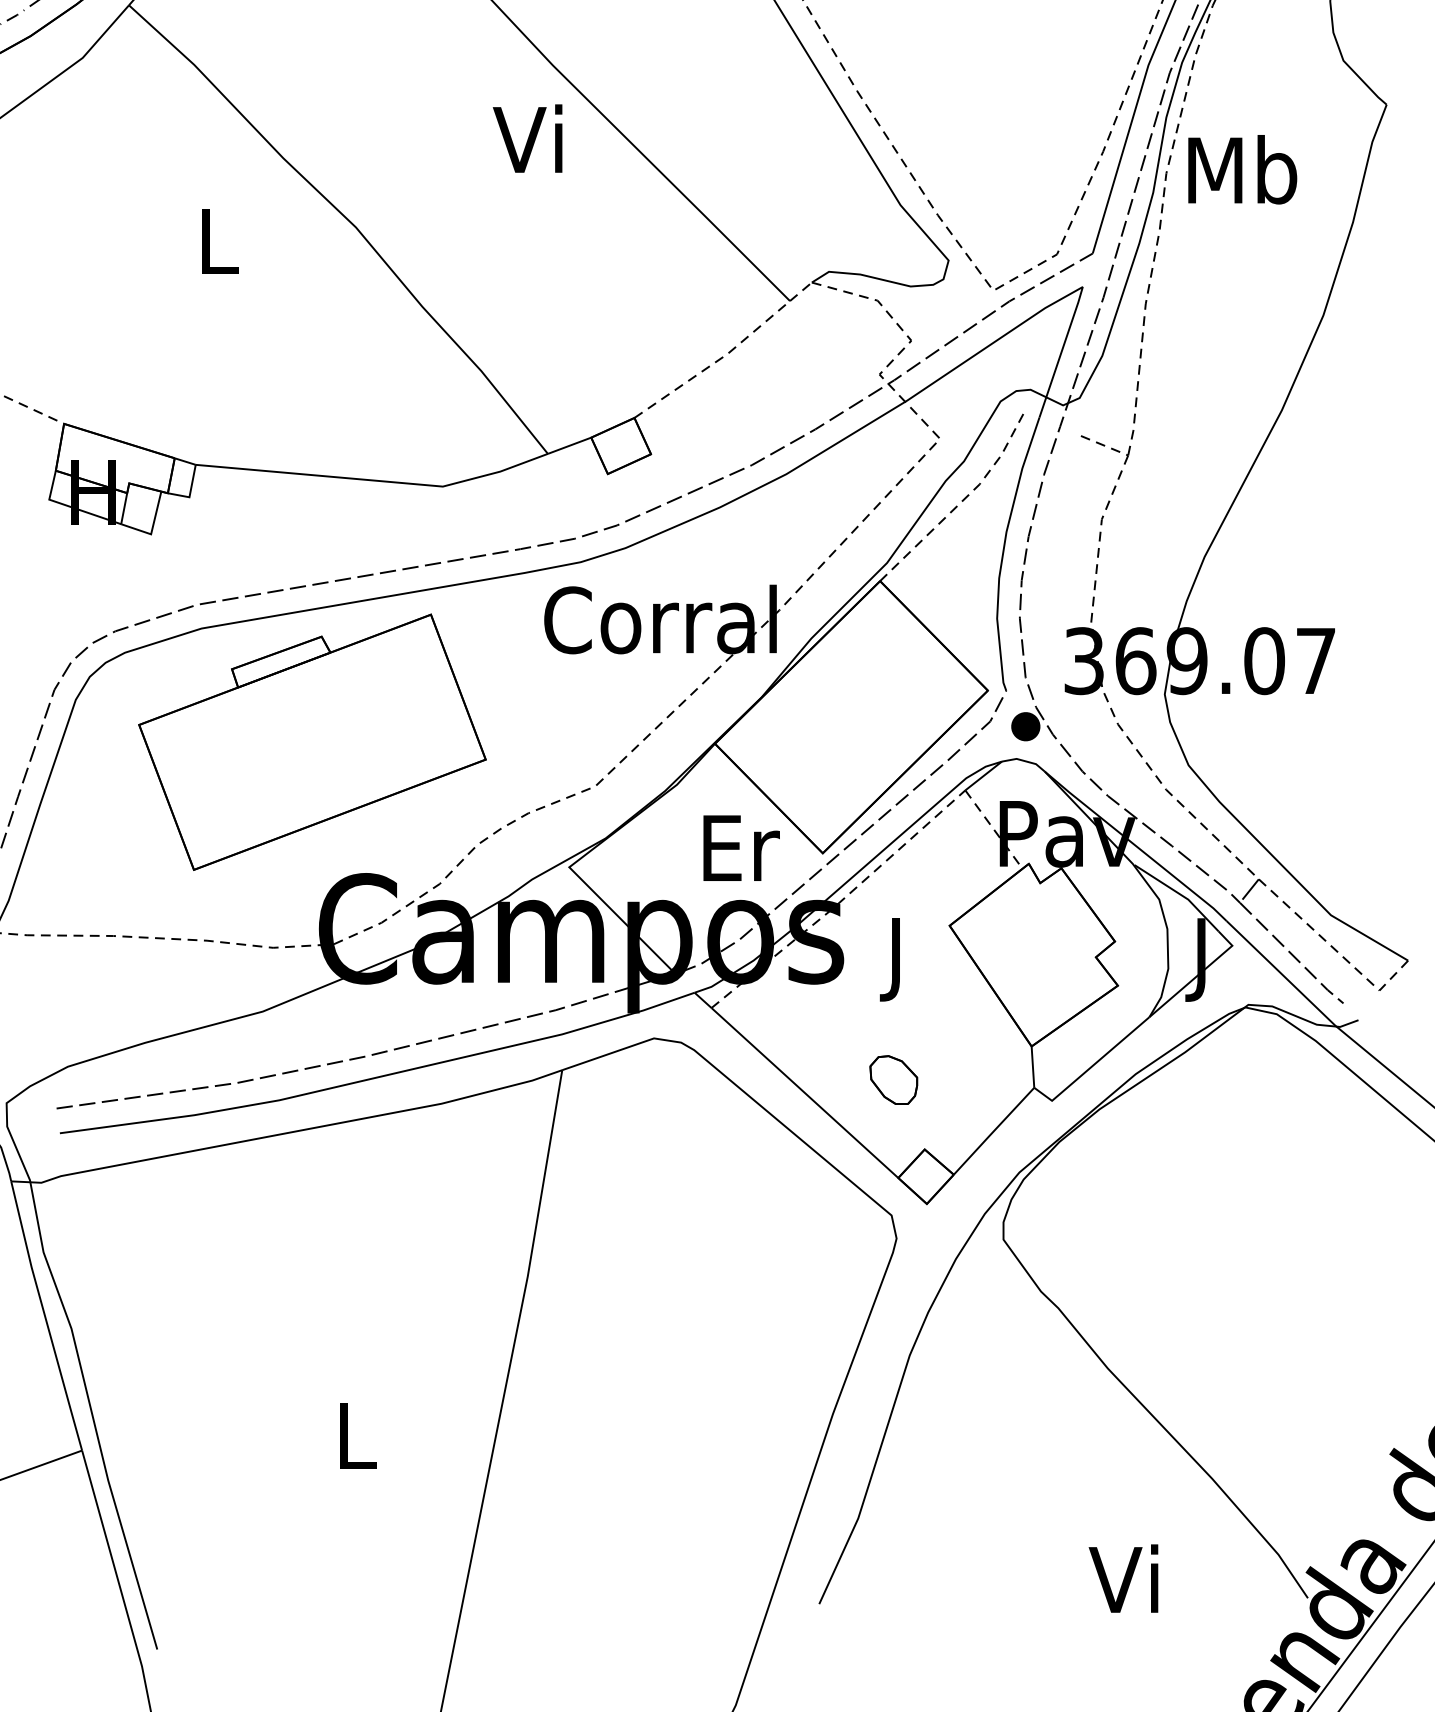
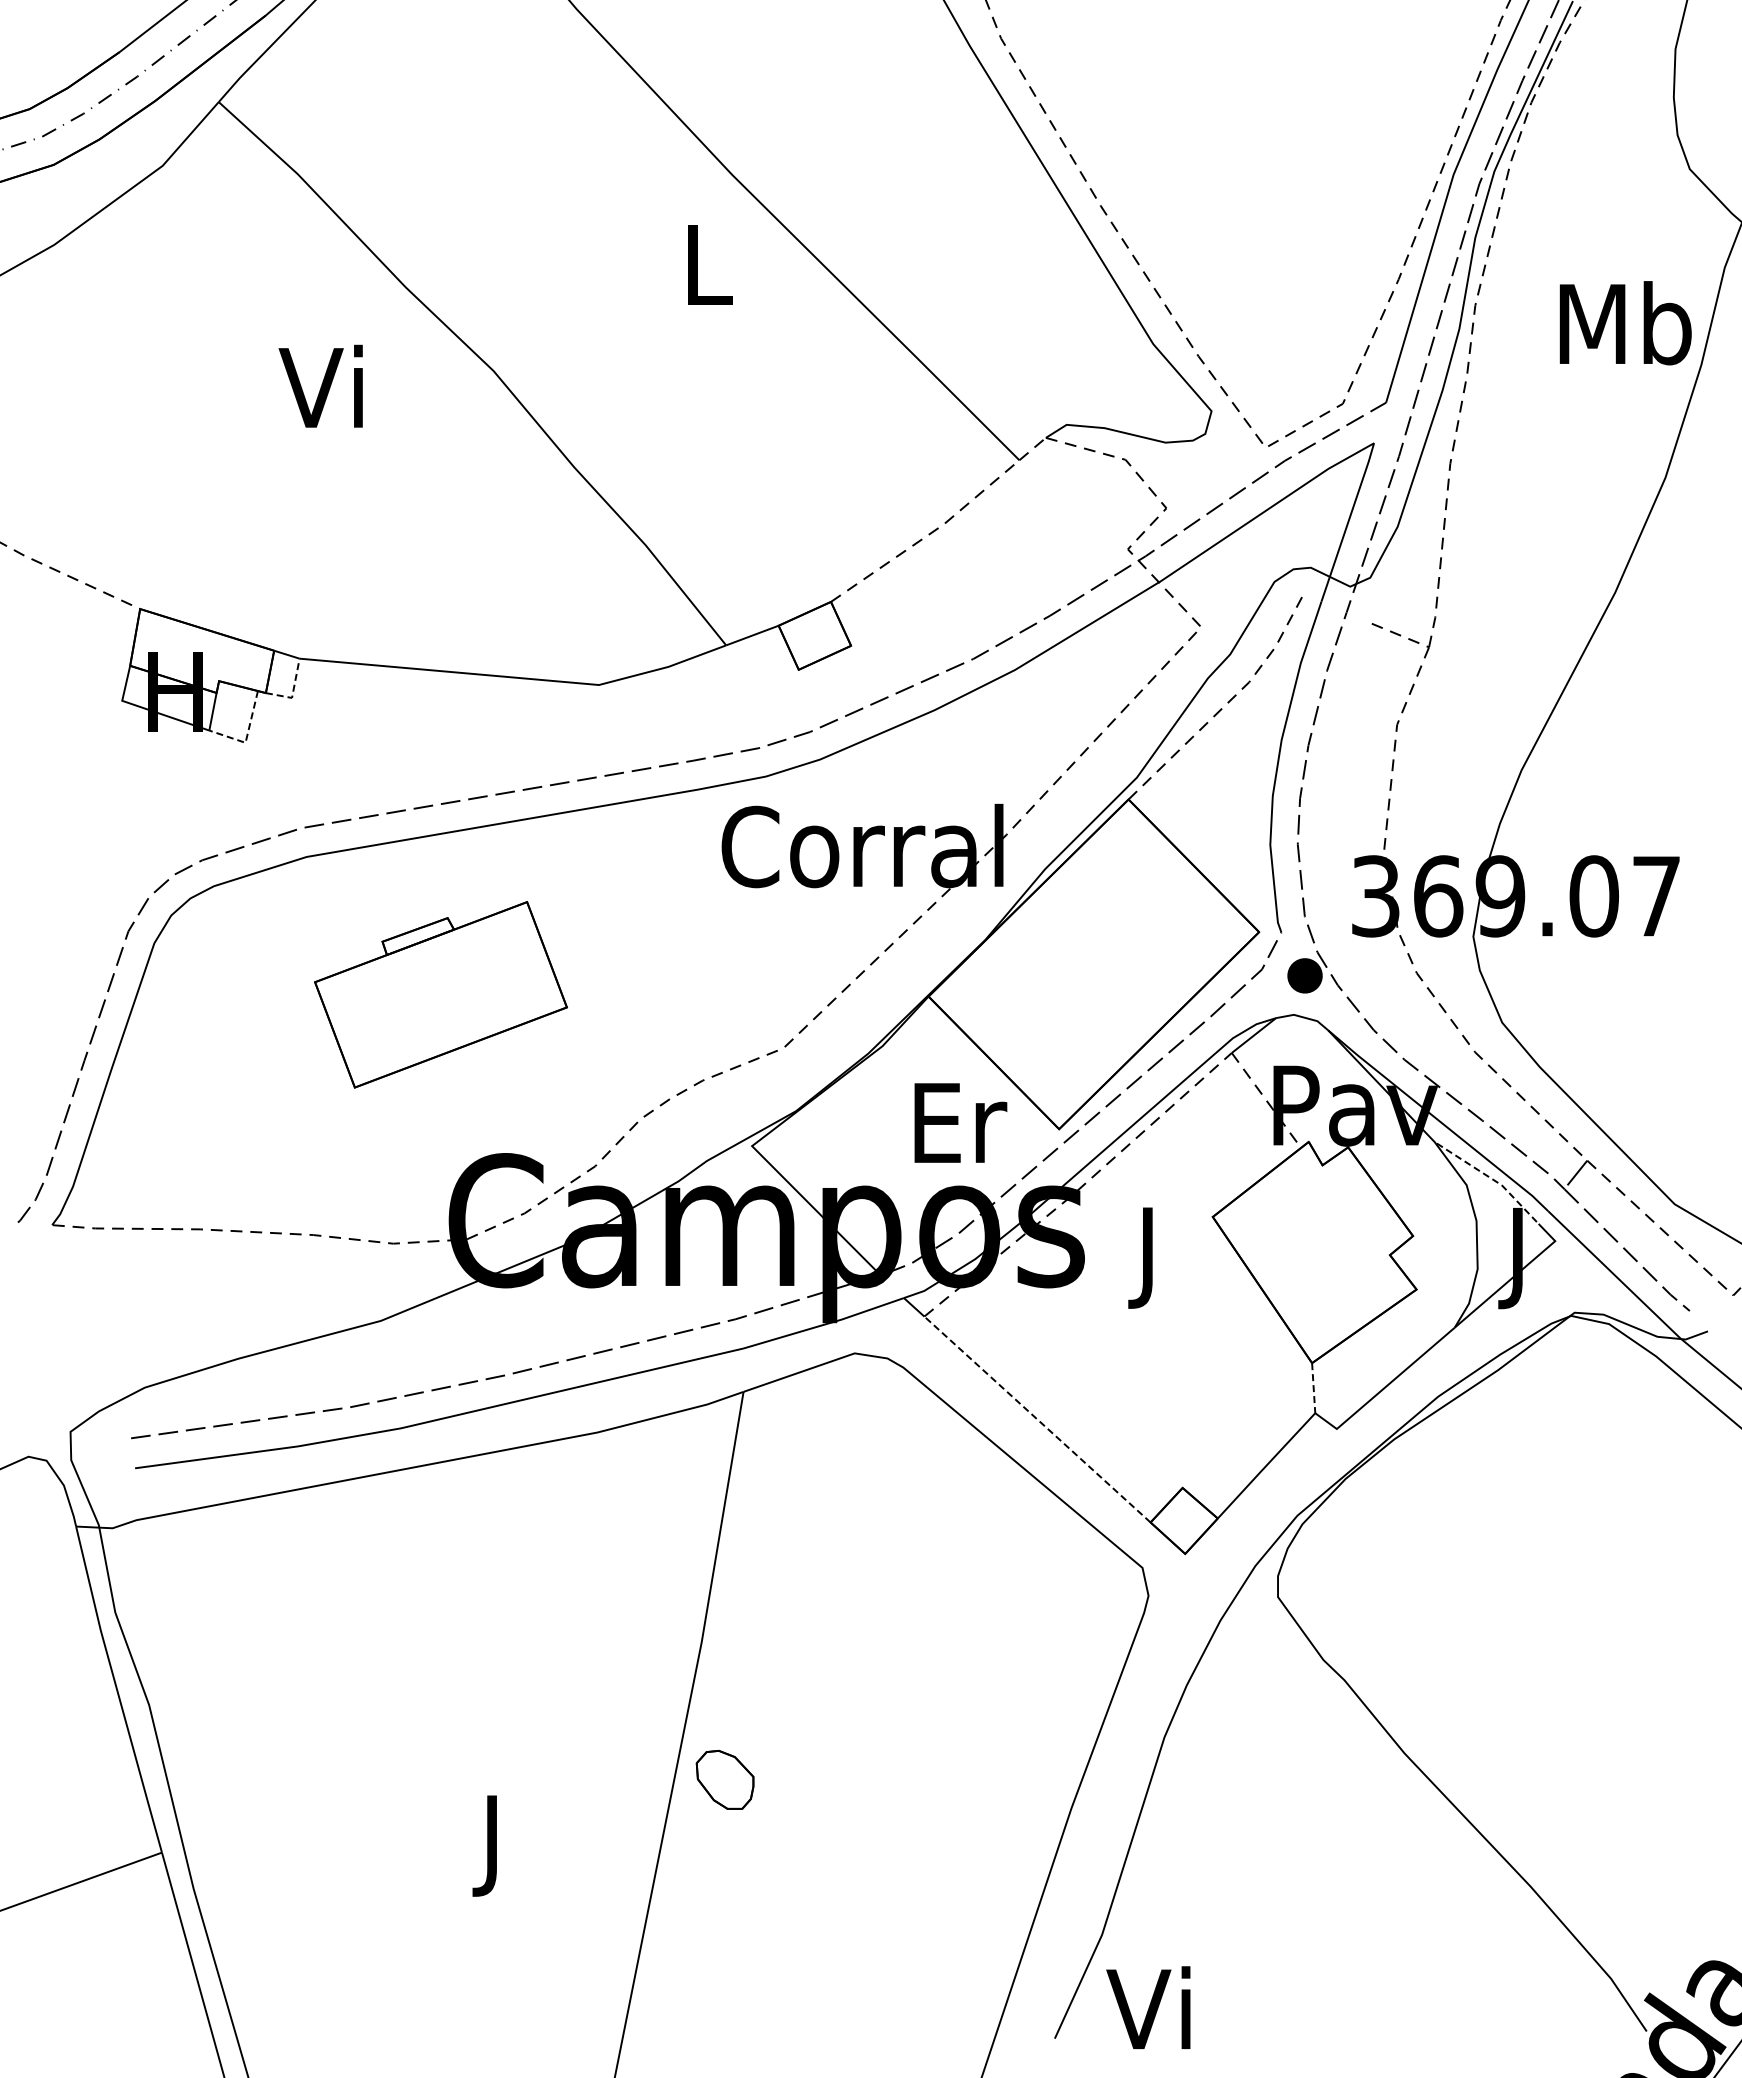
text: (527, 138) -> (701, 263), Vi -> L
text: (1242, 169) -> (1625, 323), moved
text: (212, 239) -> (320, 385), L -> Vi
line: (190, 491) -> (293, 691), solid -> dashed
line: (152, 529) -> (247, 736), solid -> dashed
part: (312, 742) -> (440, 994), size x0.6
line: (1180, 894) -> (1492, 1179), solid -> dashed
line: (1032, 1067) -> (1313, 1388), solid -> dashed
part: (893, 1079) -> (724, 1779), moved
line: (804, 1092) -> (1037, 1419), solid -> dashed
text: (357, 1444) -> (495, 1845), L -> J
text: (1123, 1578) -> (1148, 2007), moved

